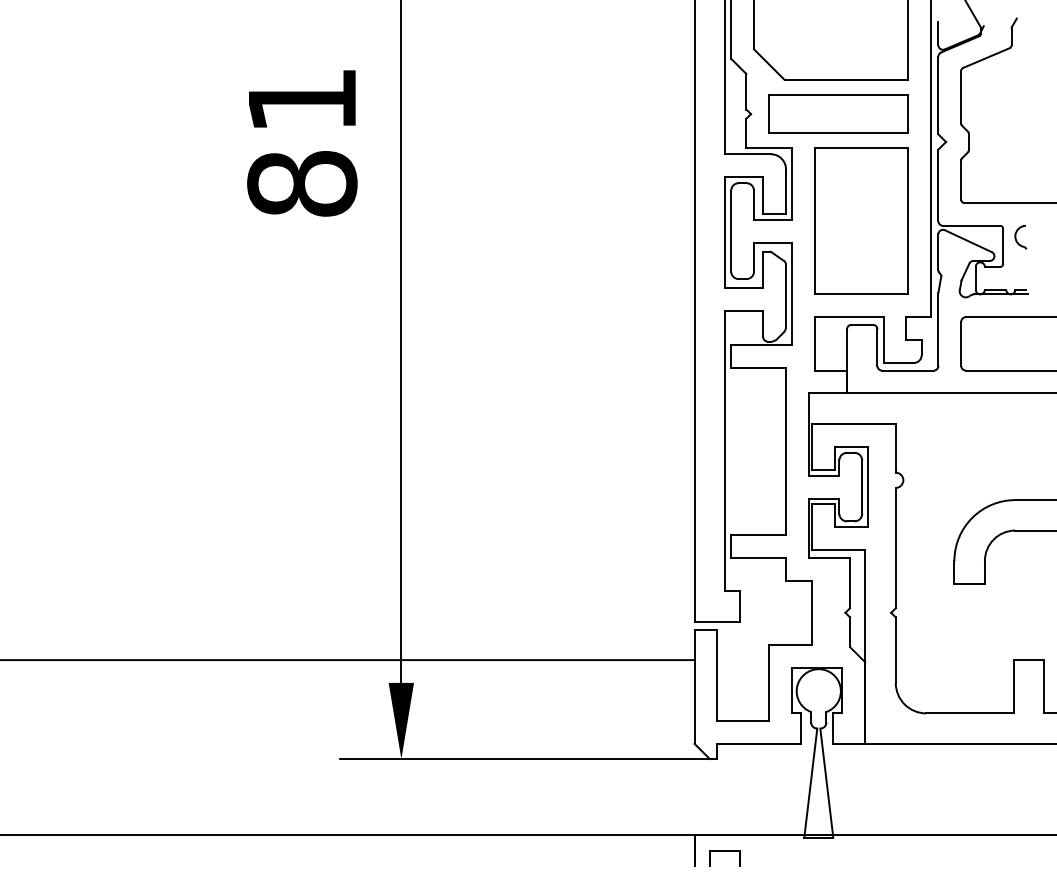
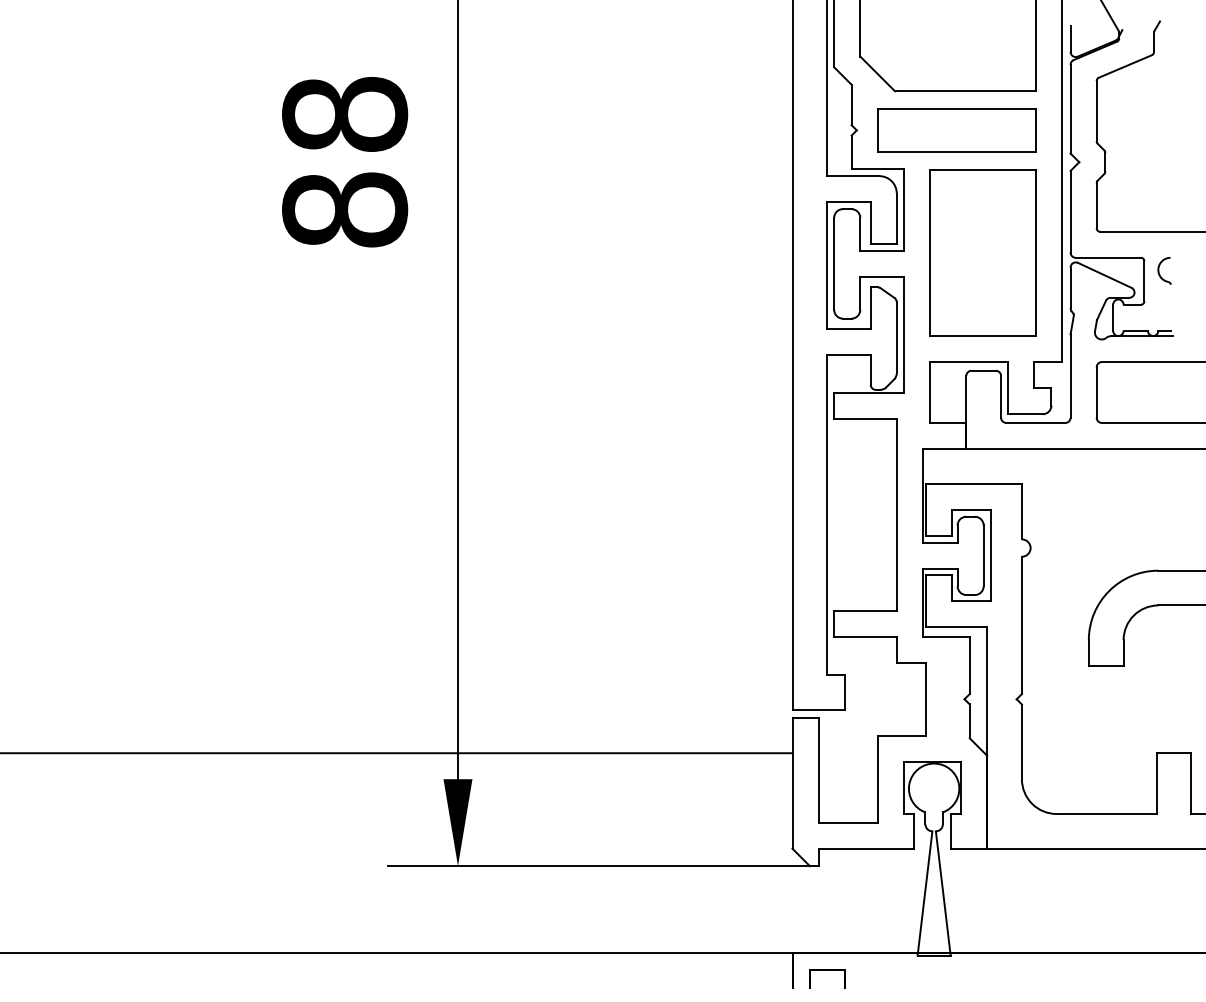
text: (302, 99) -> (345, 113), 81 -> 88

